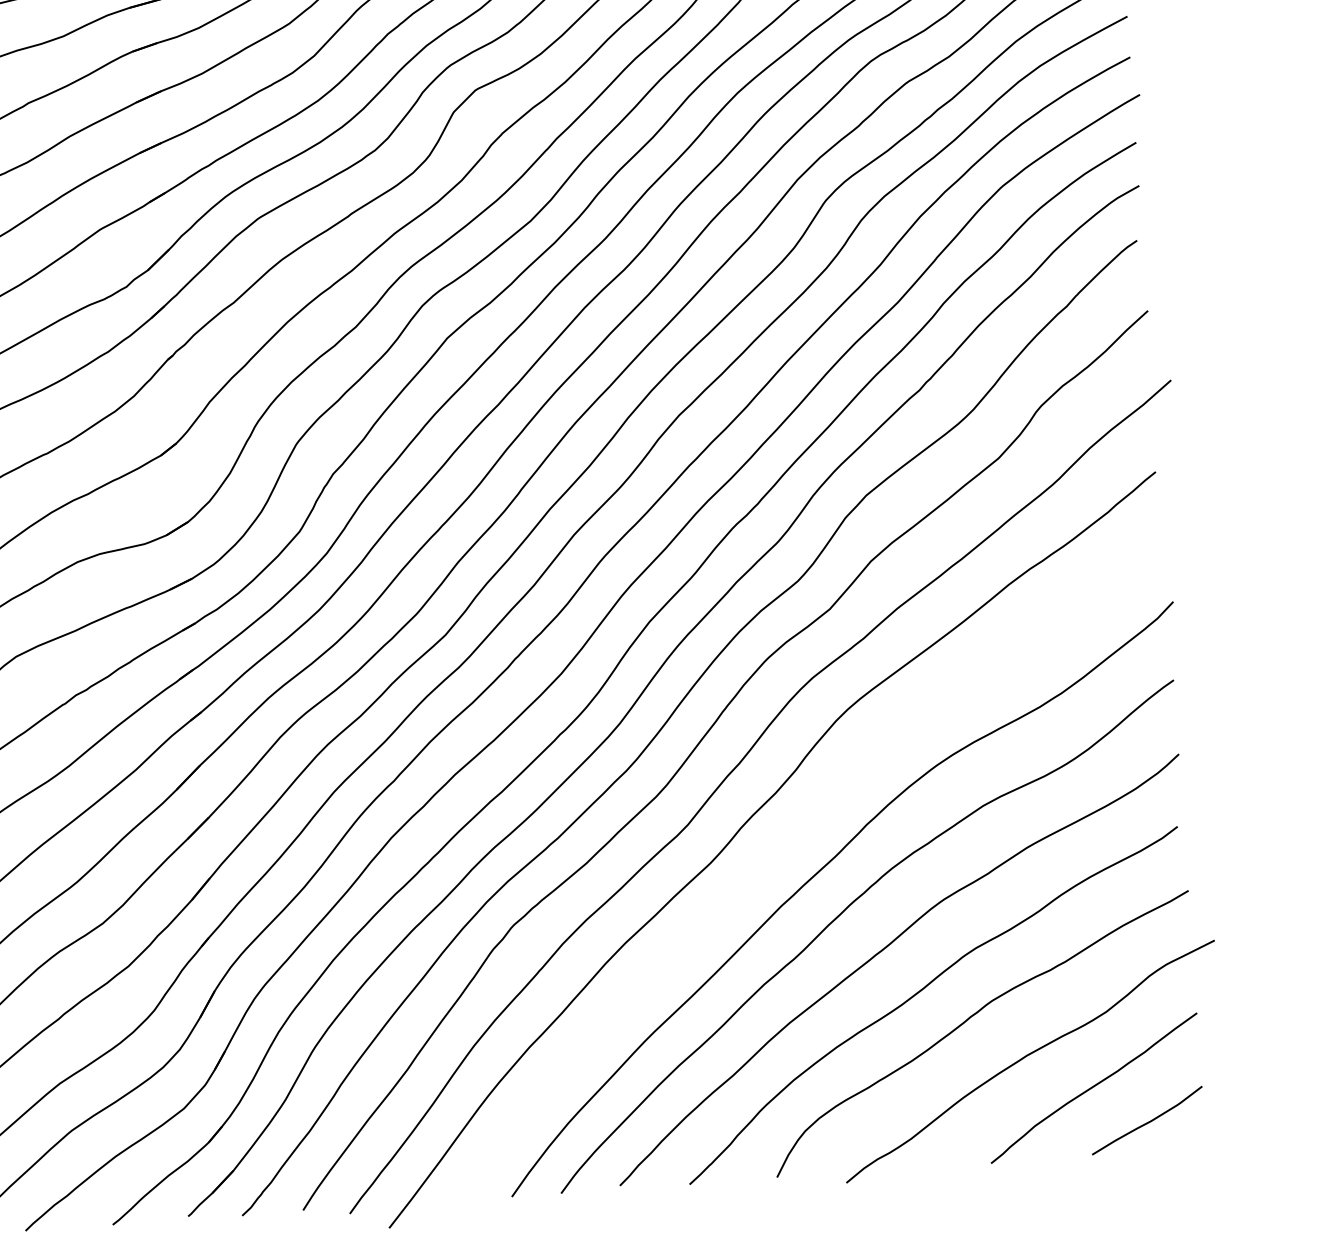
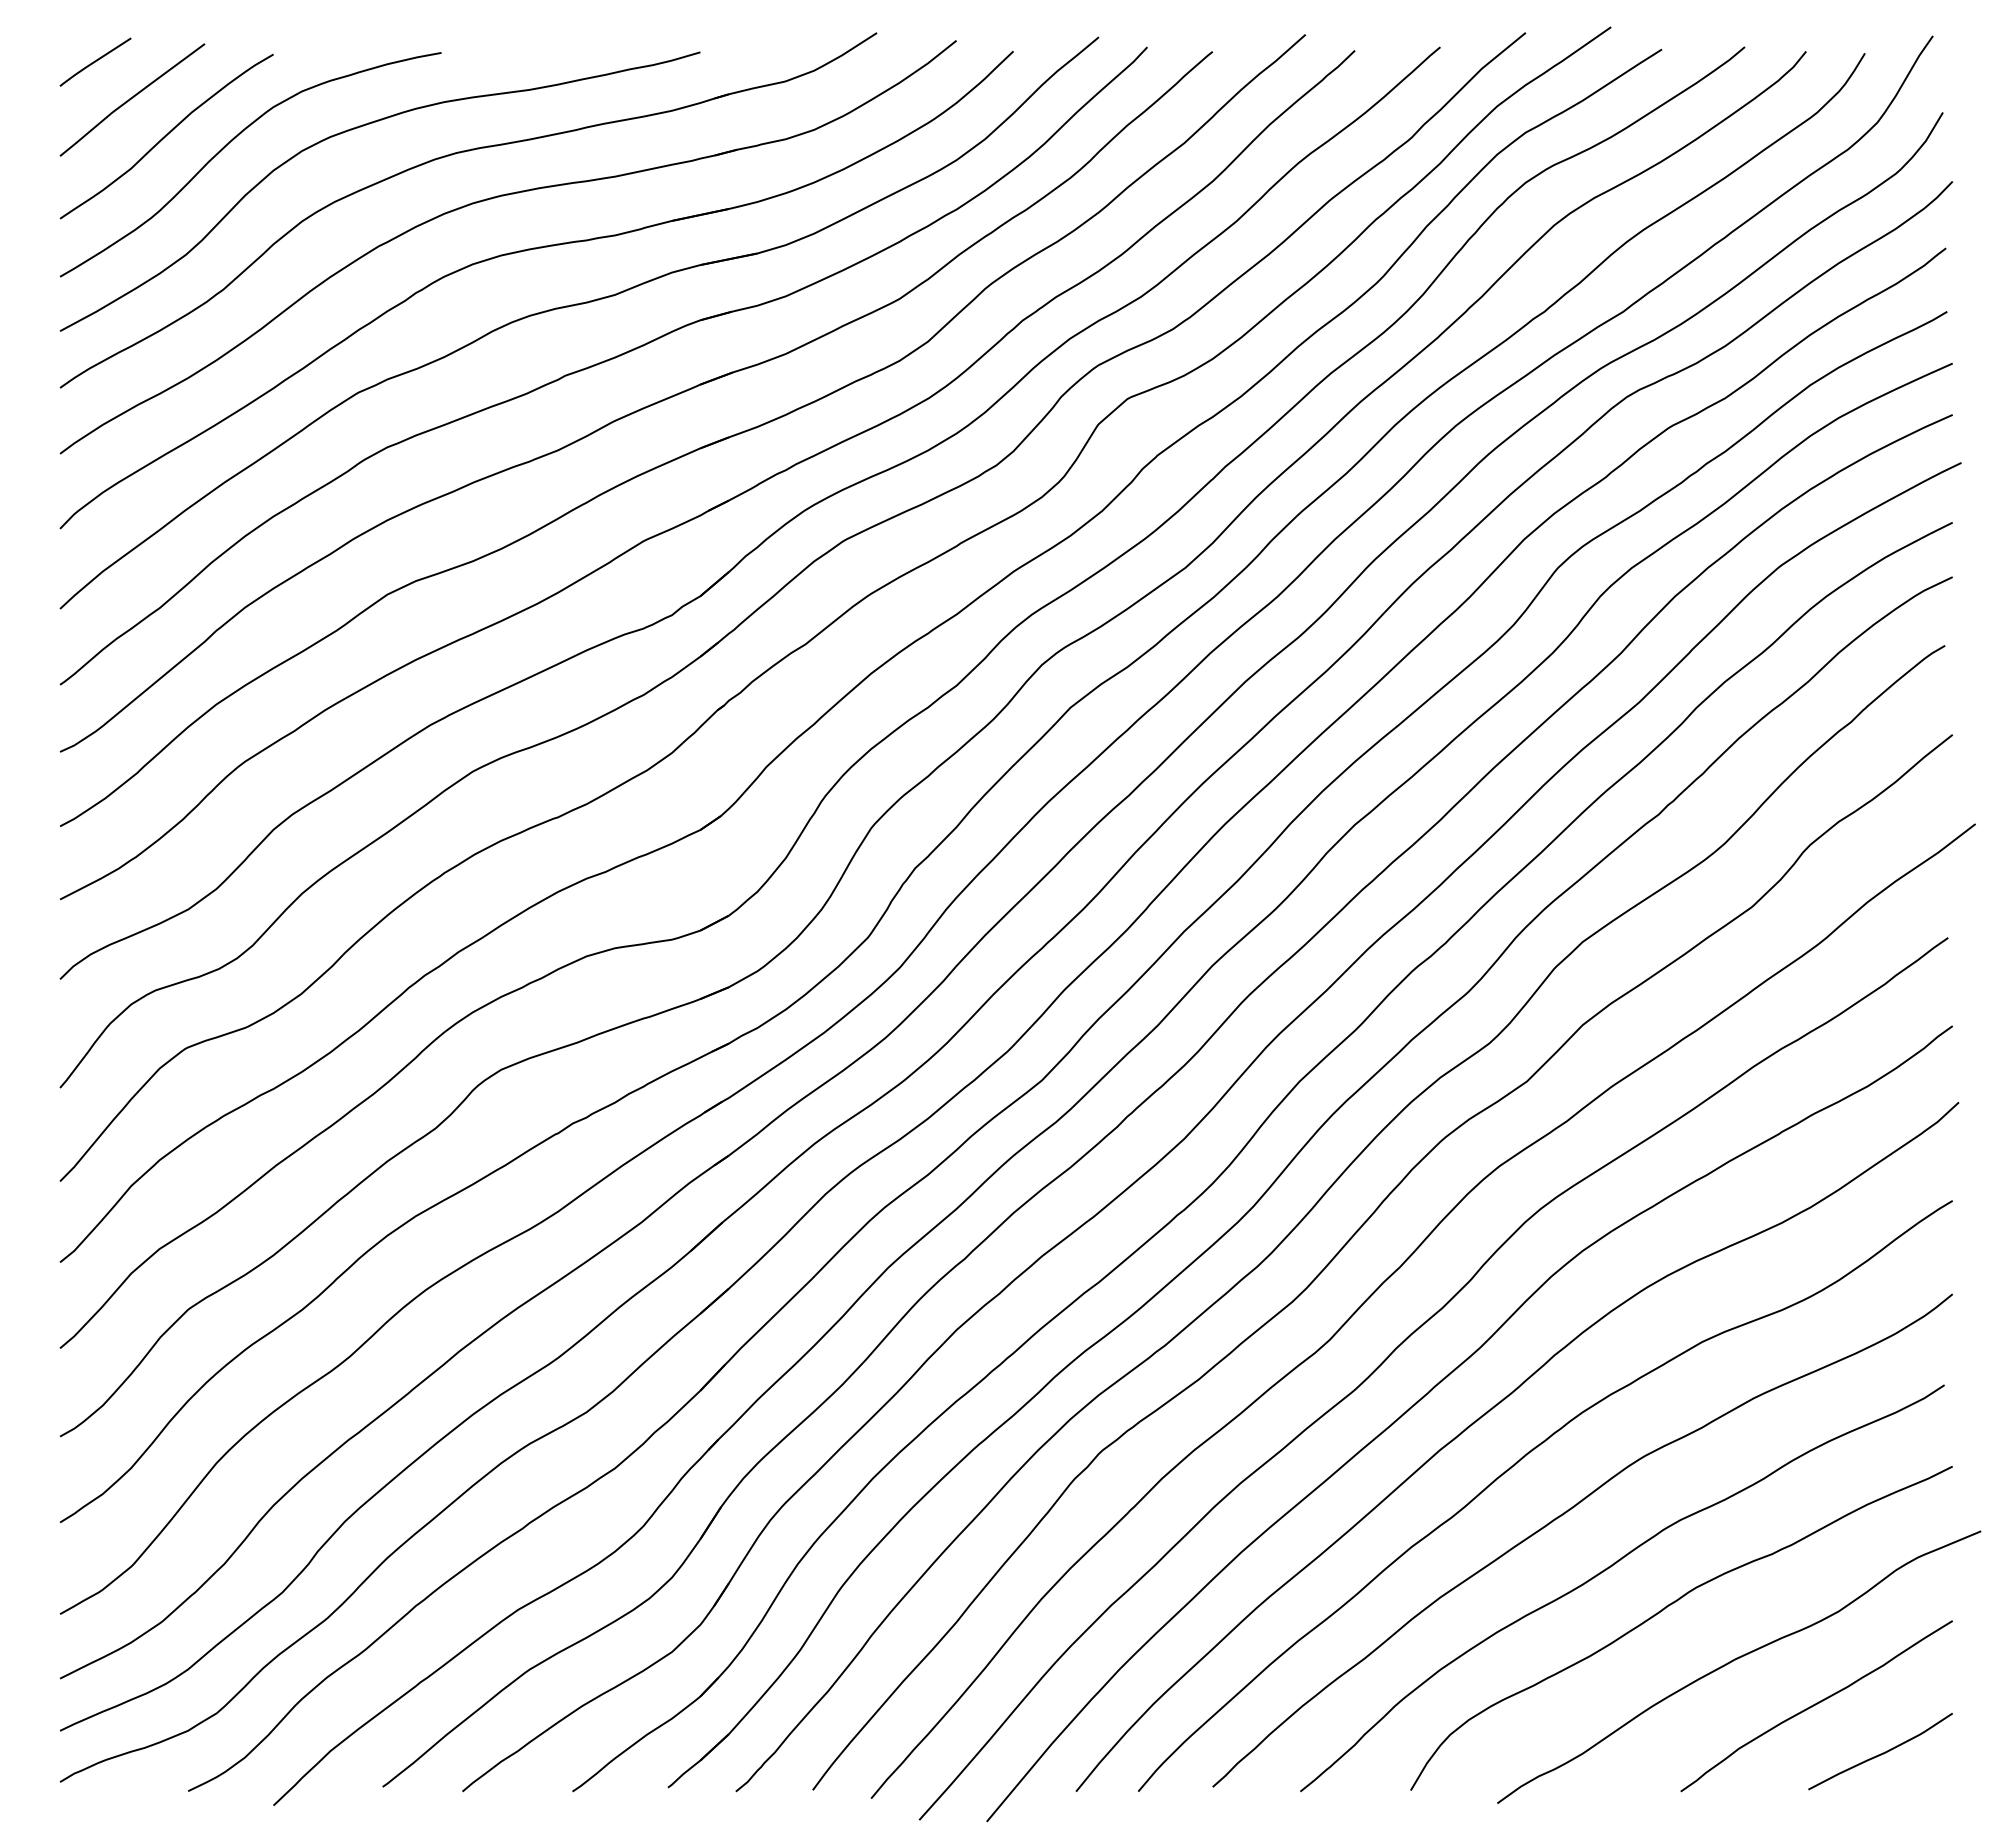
curve: (778, 853) -> (1440, 1383), added

